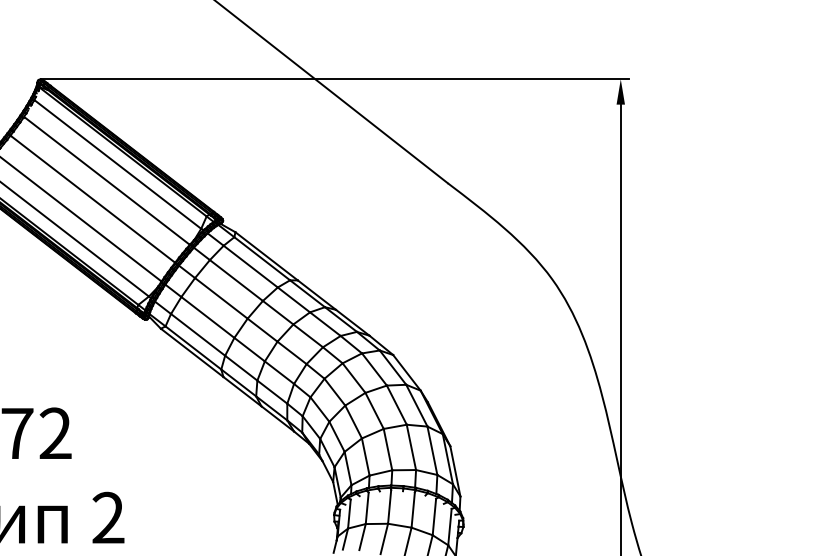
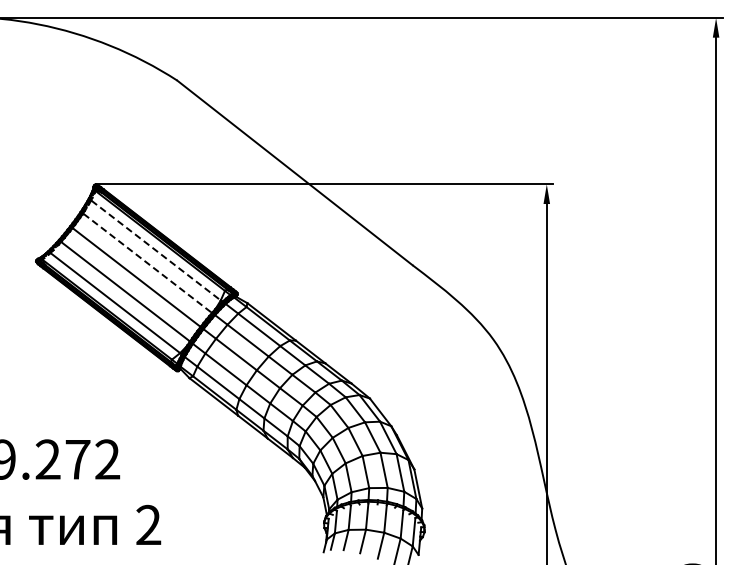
line: (118, 164) -> (156, 250), solid -> dashed
line: (108, 181) -> (148, 263), solid -> dashed

